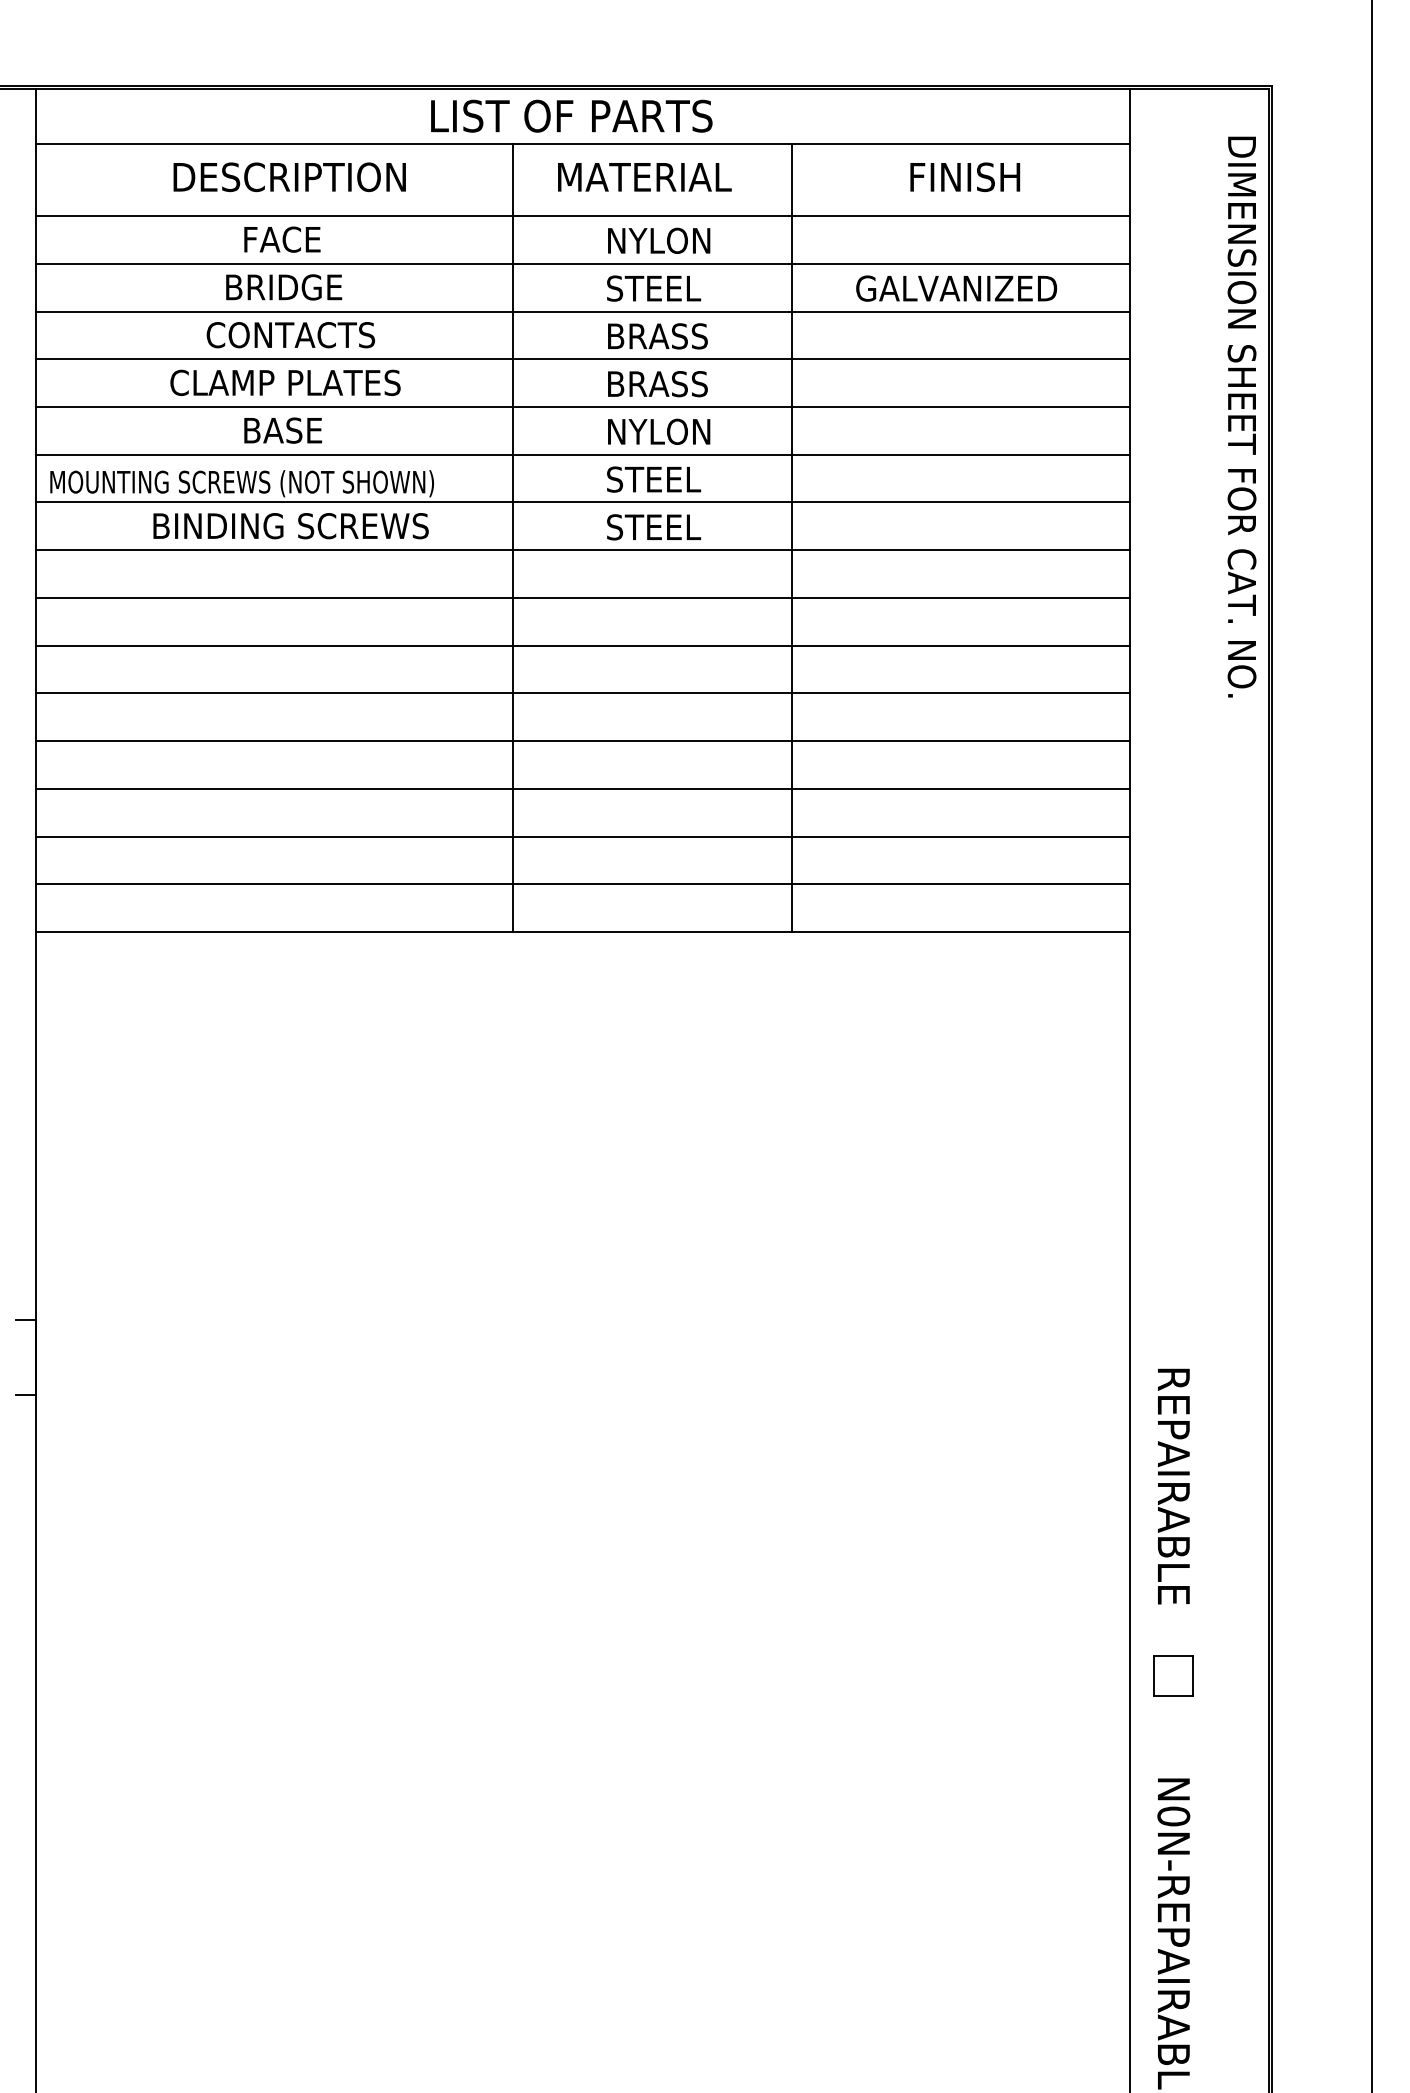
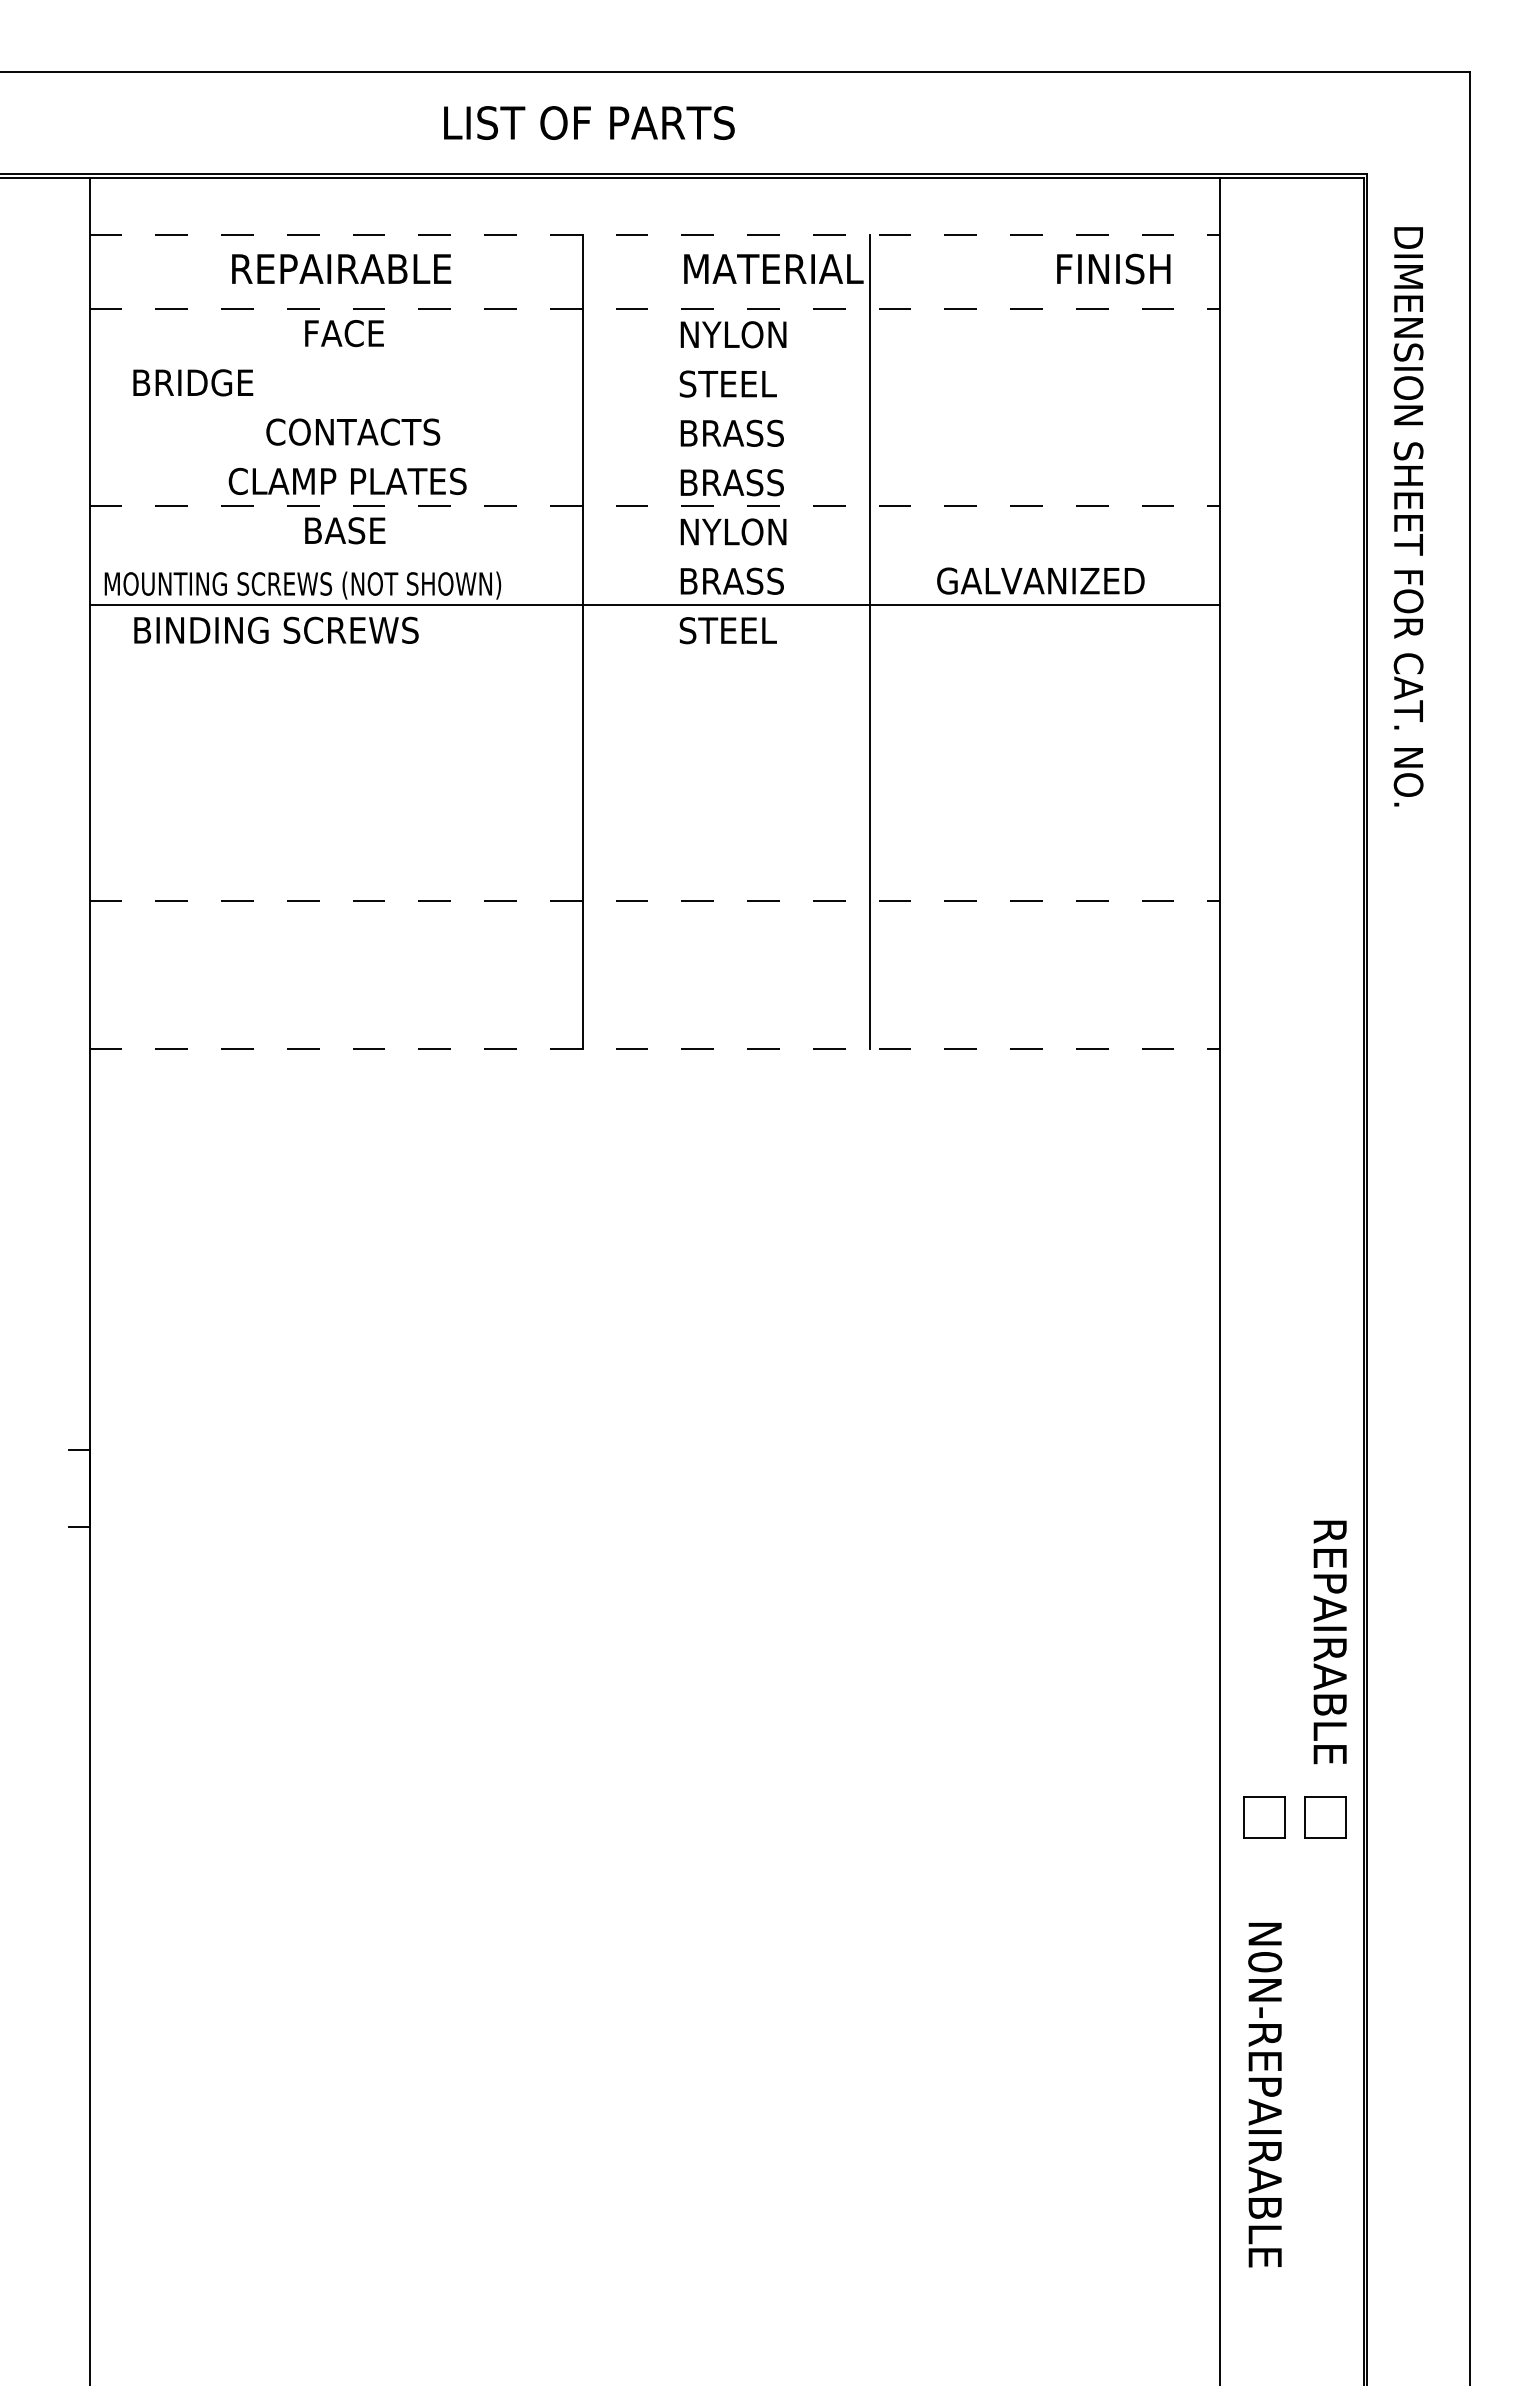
text: (571, 115) -> (589, 122), moved
line: (583, 144) -> (655, 235), solid -> dashed
text: (291, 176) -> (353, 268), DESCRIPTION -> REPAIRABLE
text: (644, 176) -> (773, 268), moved
text: (964, 176) -> (1113, 268), moved
line: (583, 216) -> (655, 309), solid -> dashed
line: (582, 263) -> (654, 358), removed
text: (284, 287) -> (193, 382), moved
text: (956, 288) -> (1040, 580), moved
line: (582, 311) -> (654, 407), removed
line: (582, 359) -> (654, 457), removed
line: (583, 407) -> (655, 506), solid -> dashed
text: (1241, 416) -> (1408, 516), moved
line: (582, 454) -> (654, 555), removed
text: (657, 478) -> (731, 580), STEEL -> BRASS
text: (291, 525) -> (276, 629), moved
line: (582, 550) -> (654, 654), removed
line: (582, 597) -> (654, 703), removed
line: (582, 645) -> (654, 752), removed
line: (582, 693) -> (654, 802), removed
line: (582, 741) -> (654, 851), removed
line: (583, 788) -> (655, 900), solid -> dashed
line: (582, 837) -> (654, 950), removed
line: (582, 884) -> (654, 999), removed
line: (583, 931) -> (655, 1048), solid -> dashed
text: (1173, 1486) -> (1329, 1642), moved
part: (1232, 1676) -> (1325, 1817), added

